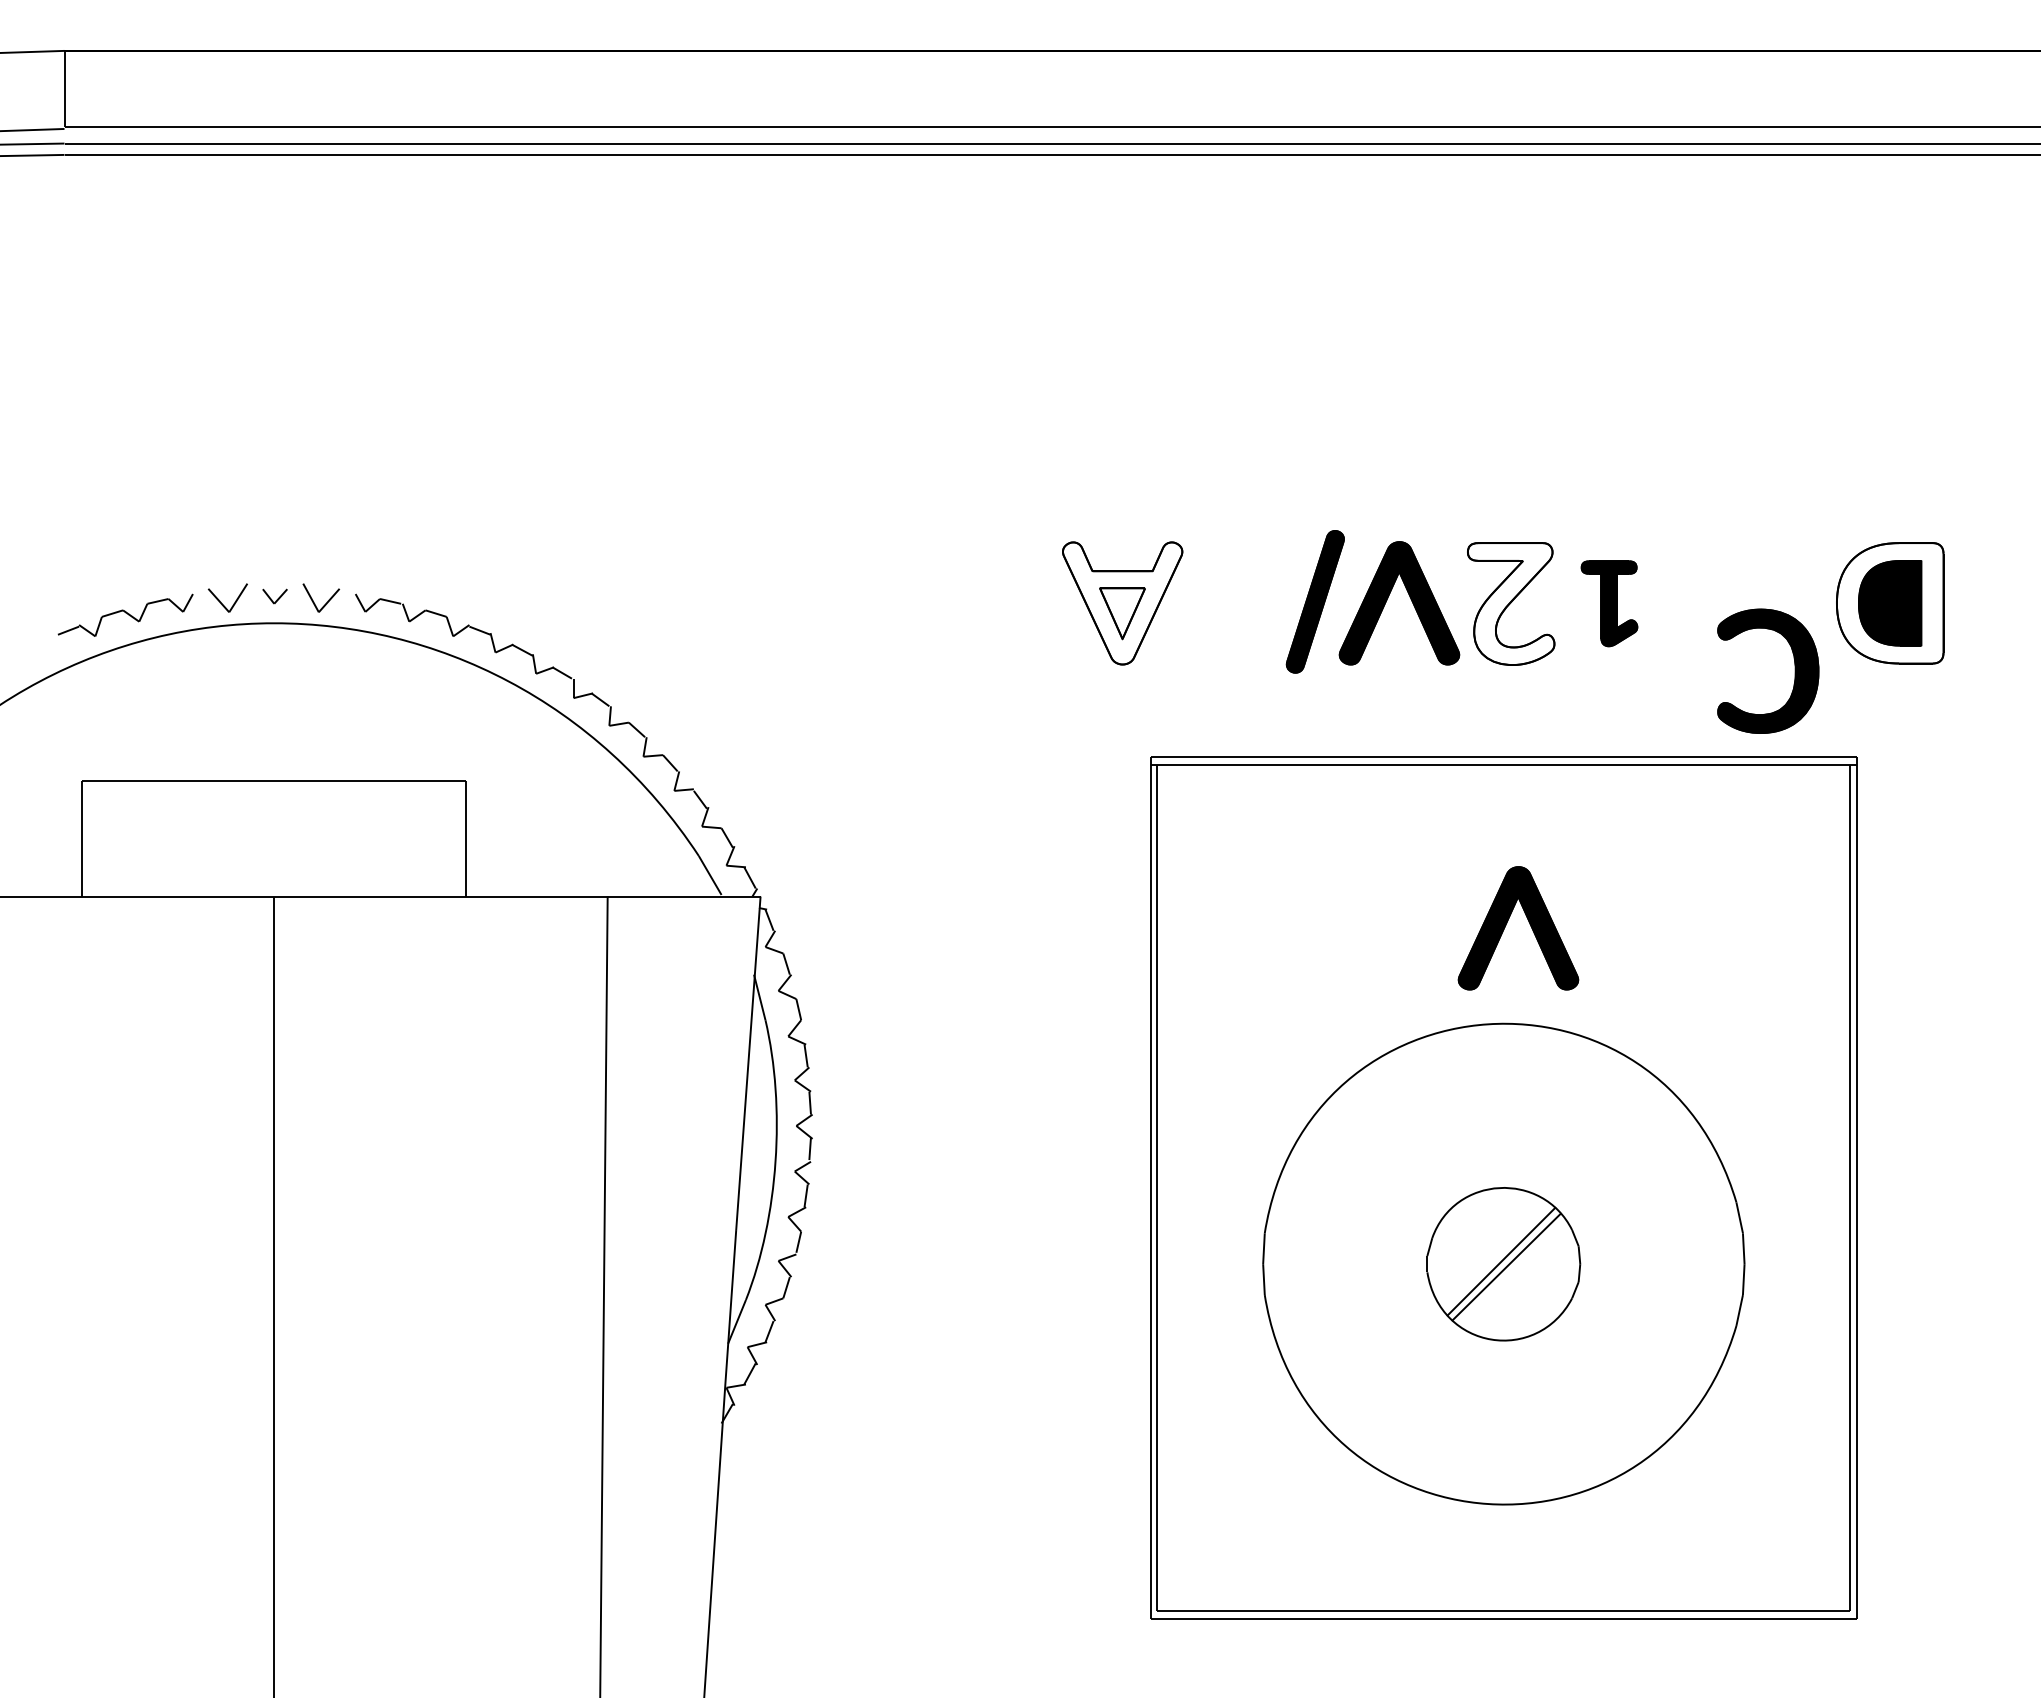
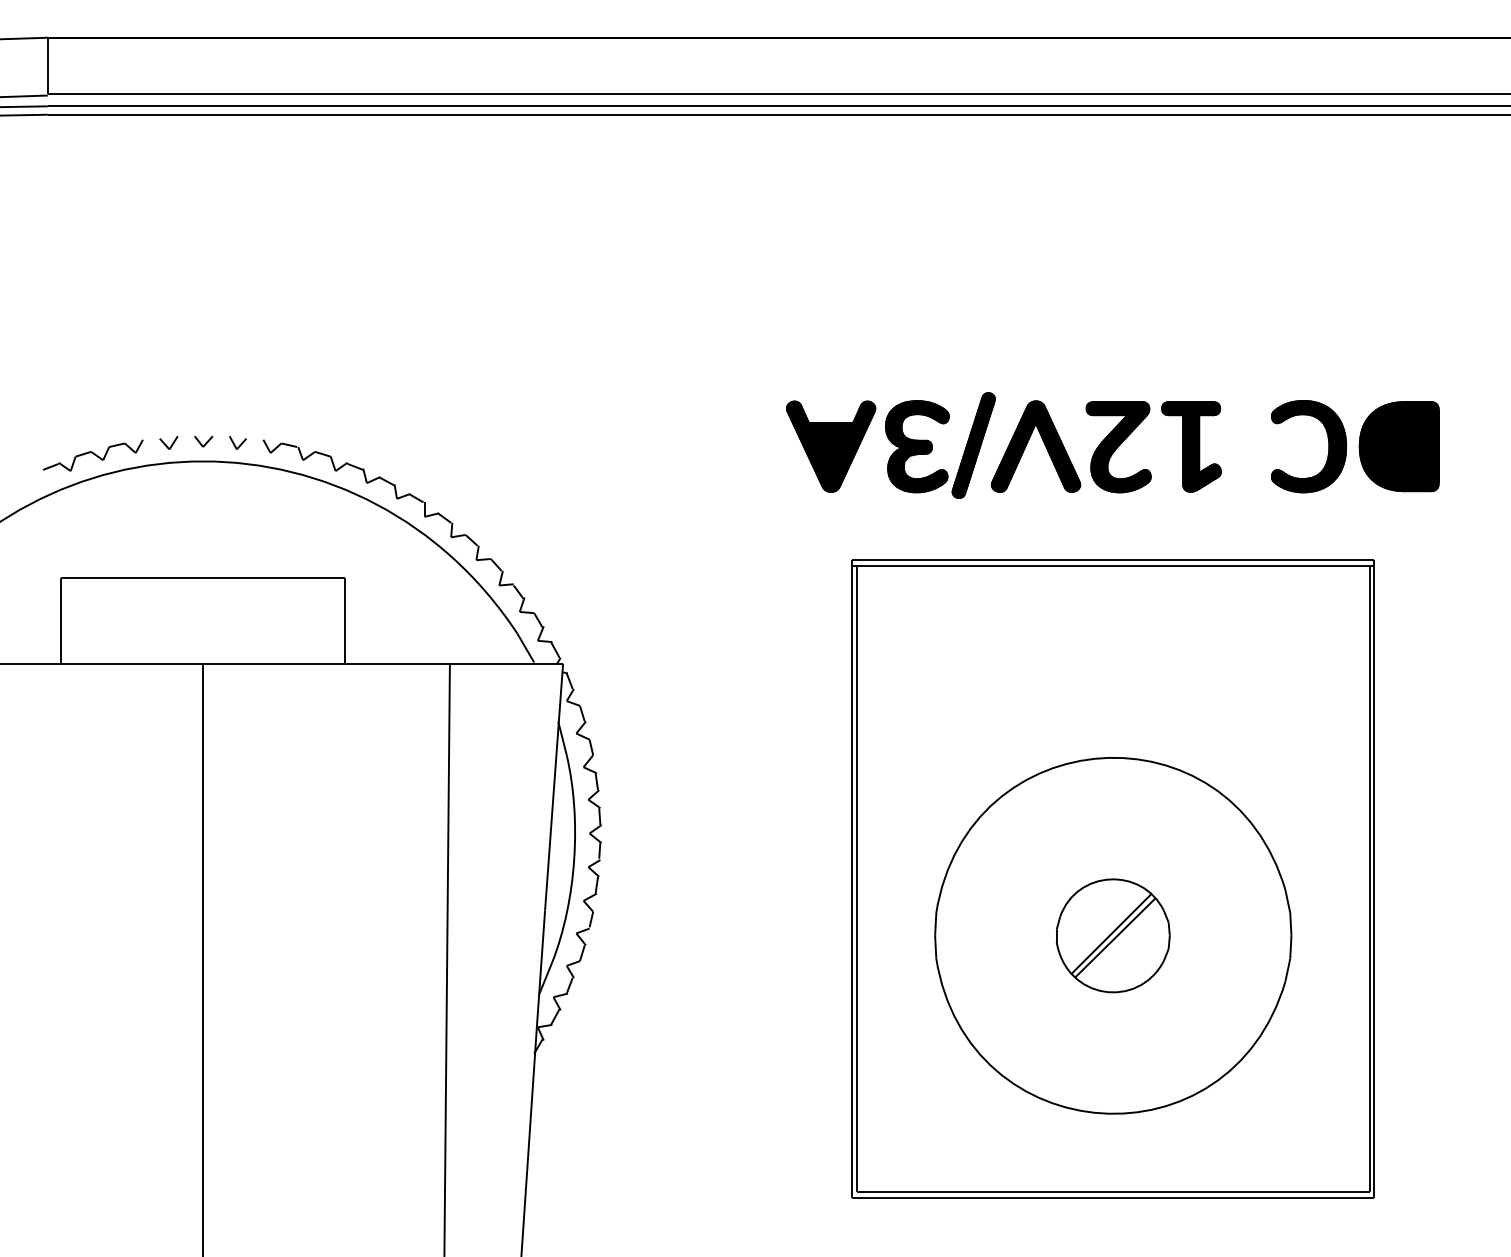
part: (227, 598) -> (168, 443), size x0.62
part: (321, 598) -> (238, 443), size x0.62
part: (1238, 602) -> (916, 446), added
fill: (1122, 603) -> (831, 446), added
part: (1609, 603) -> (1191, 446), size x1.43
fill: (1889, 603) -> (1398, 446), added
fill: (1510, 604) -> (1118, 447), added
fill: (1122, 613) -> (831, 454), added
part: (1794, 670) -> (1328, 446), moved
part: (1528, 922) -> (1131, 682), removed

